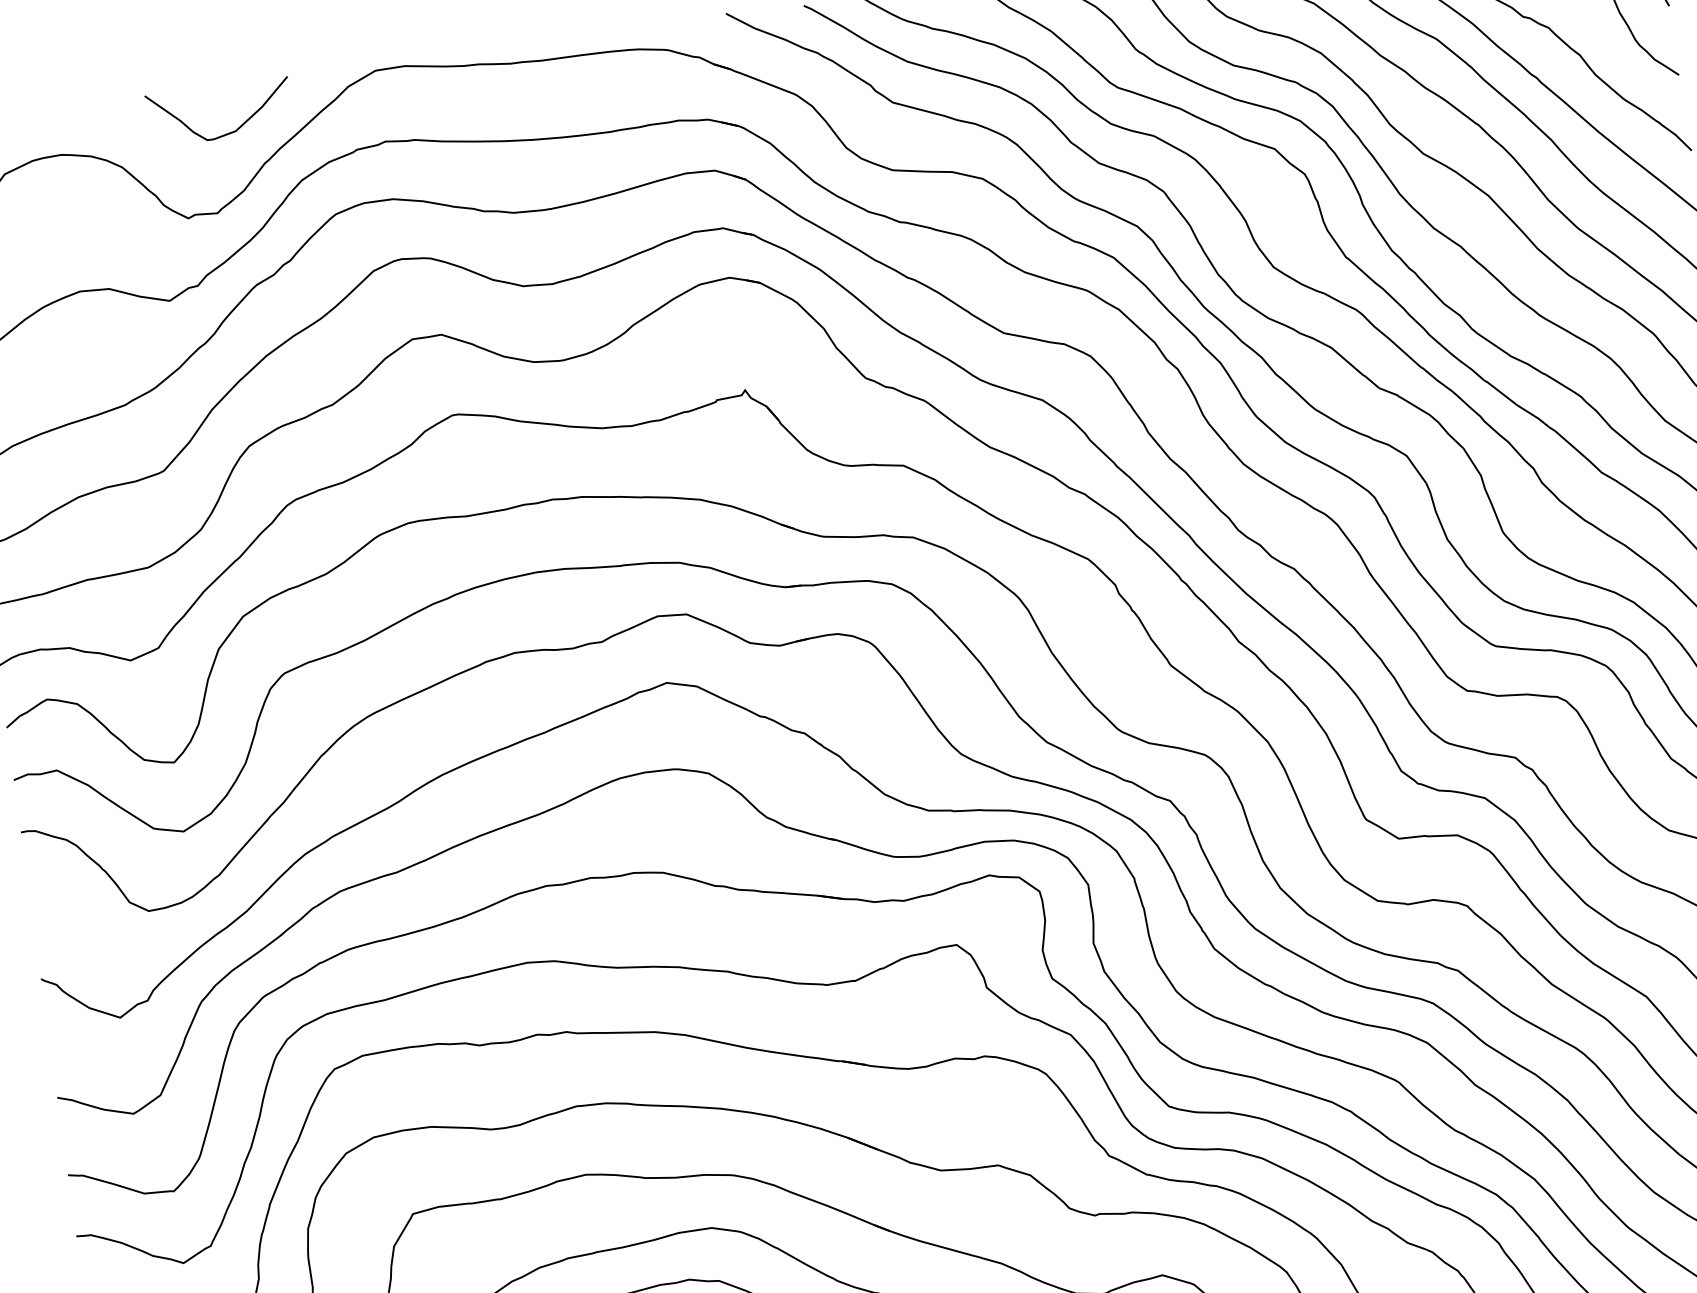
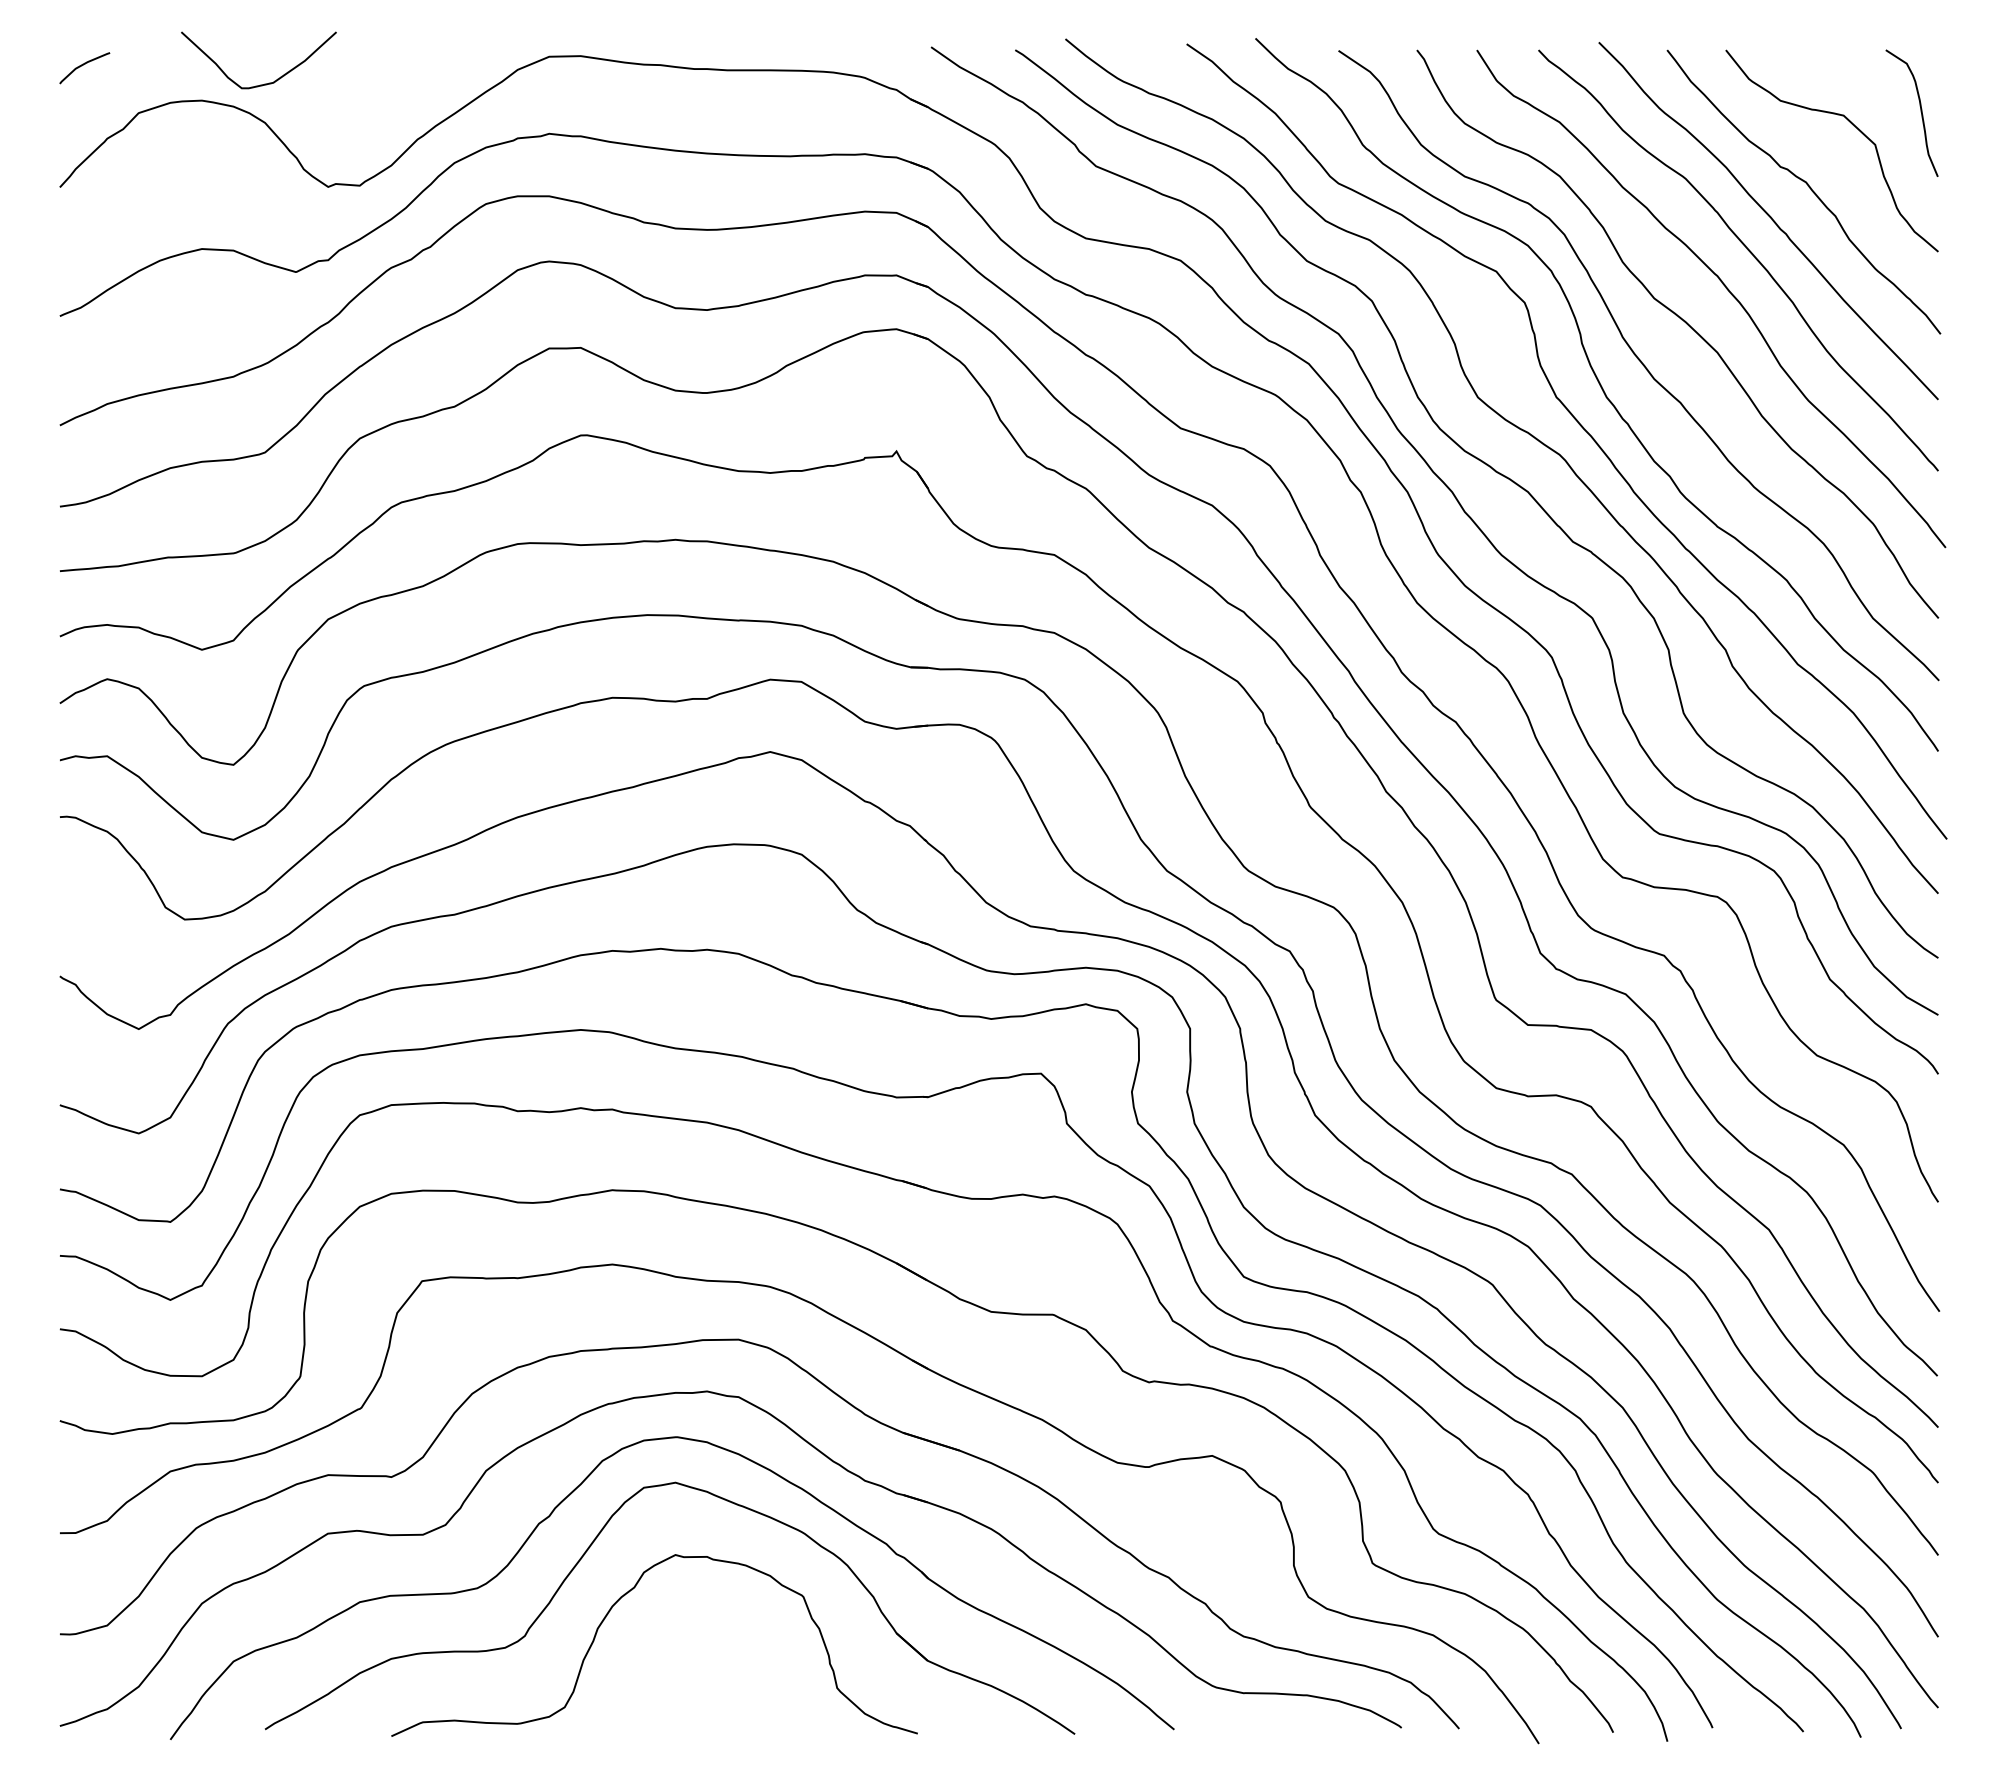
curve: (227, 132) -> (264, 83), moved

